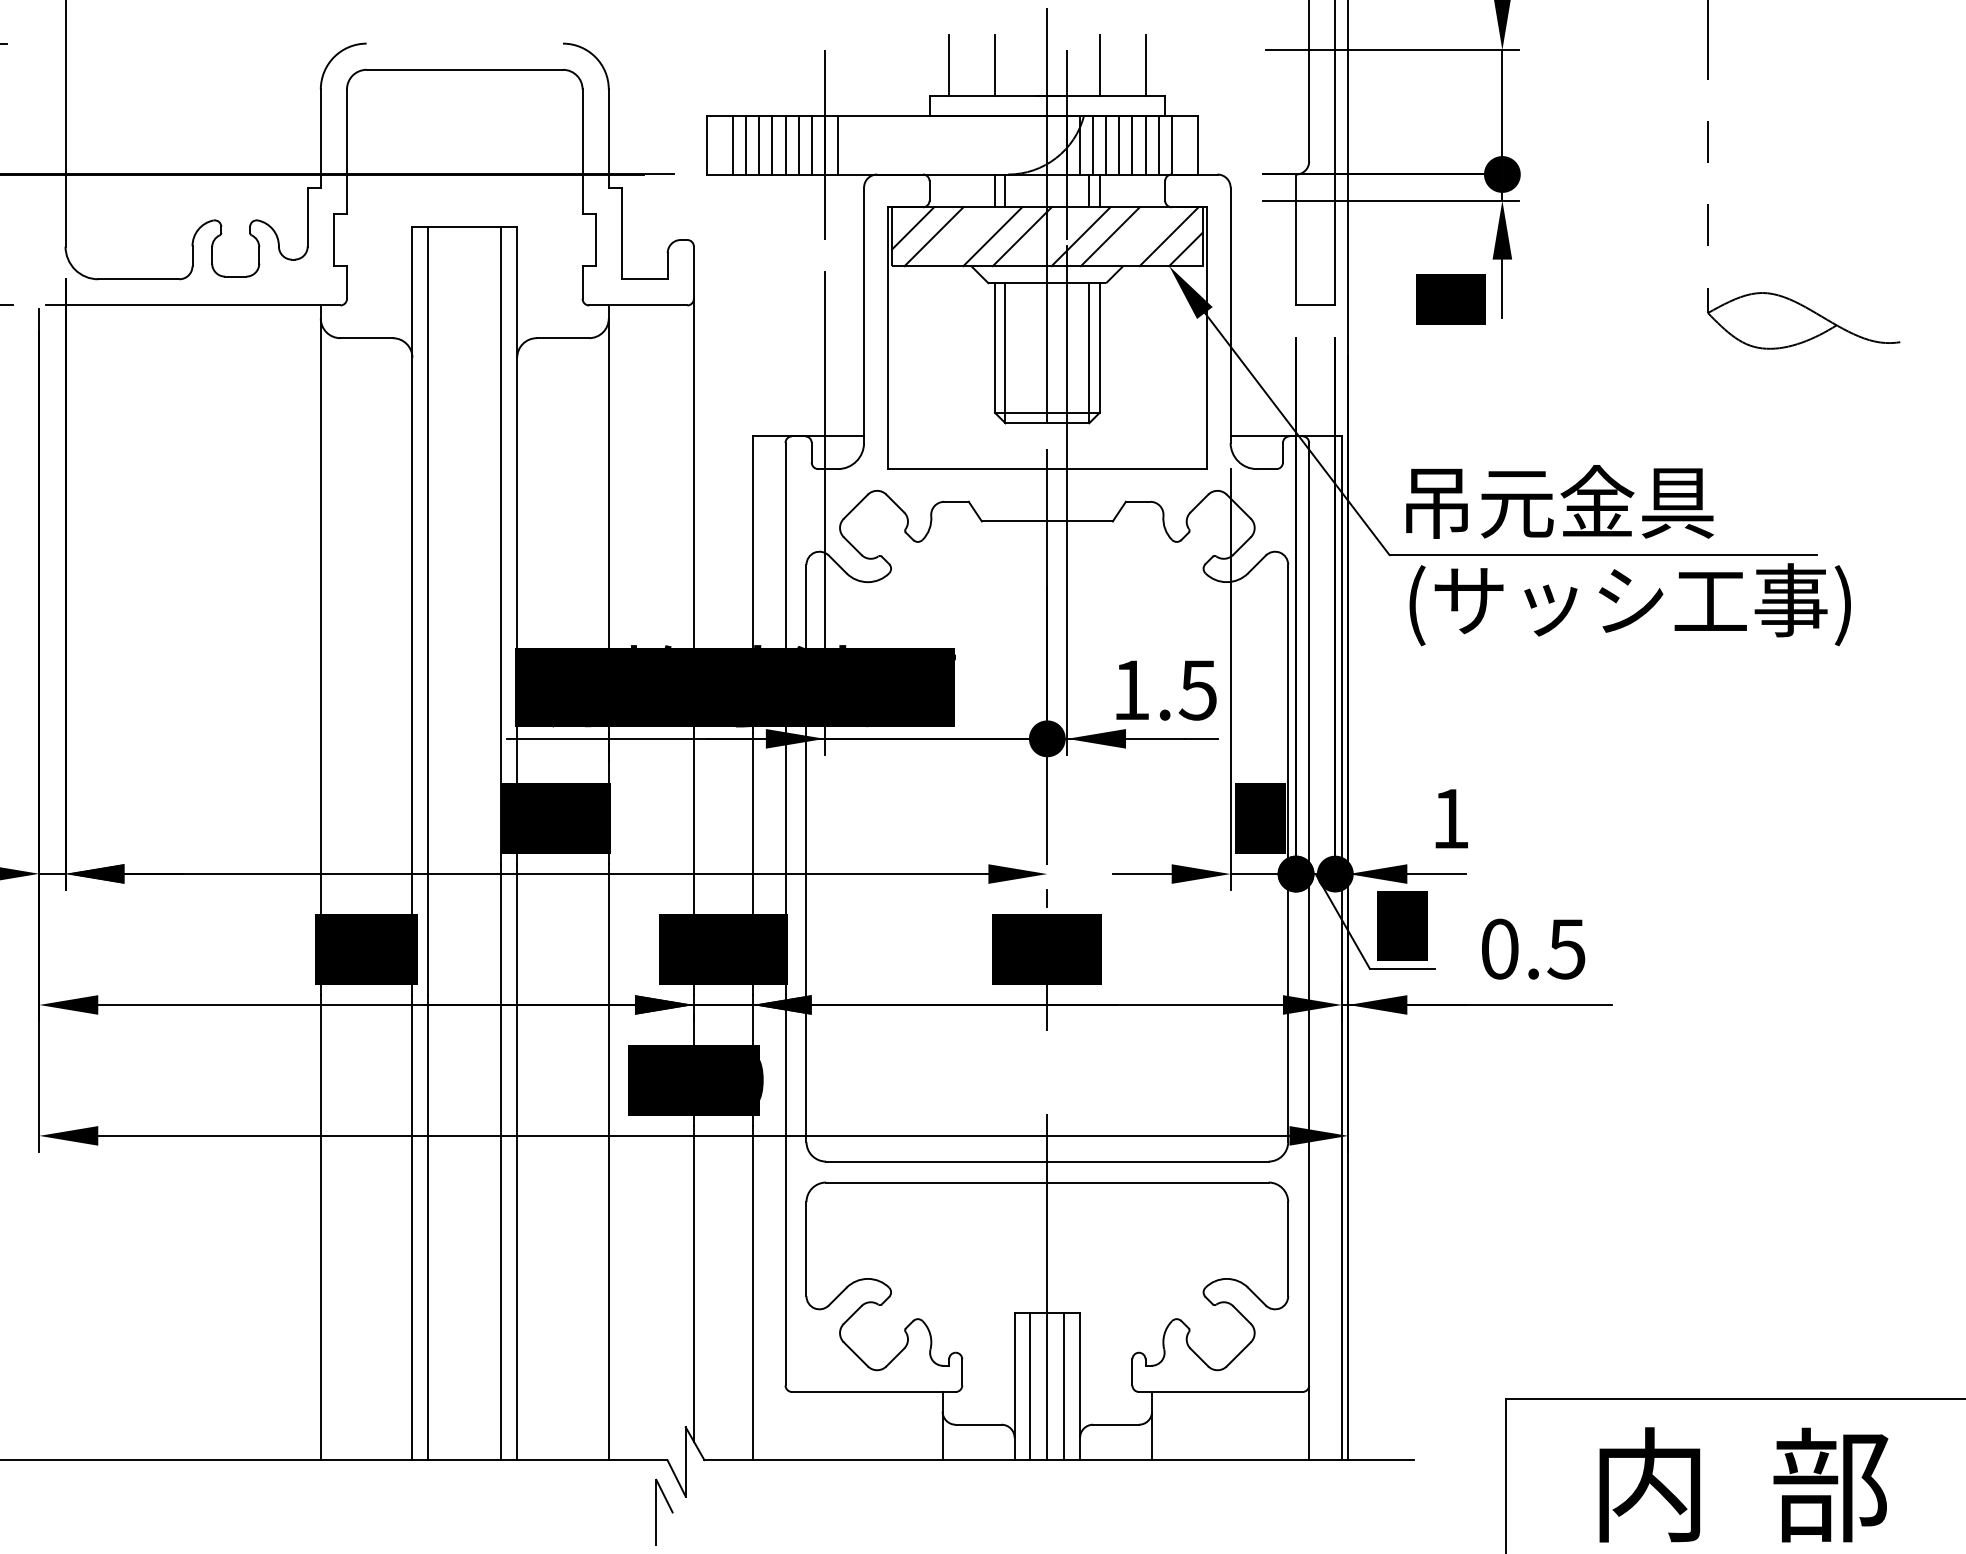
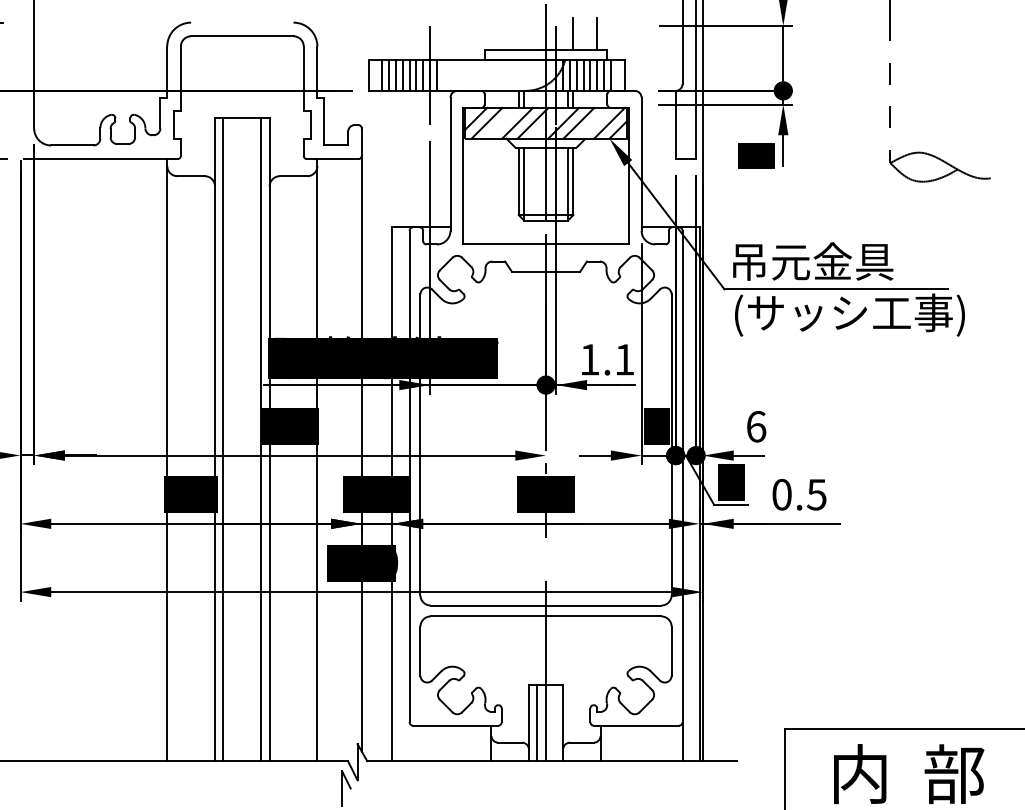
line: (948, 64) -> (494, 33), removed
line: (994, 64) -> (518, 33), removed
text: (1197, 689) -> (624, 359), 1.5 -> 1.1
text: (1450, 818) -> (756, 426), 1 -> 6
line: (1063, 1385) -> (554, 722), removed

